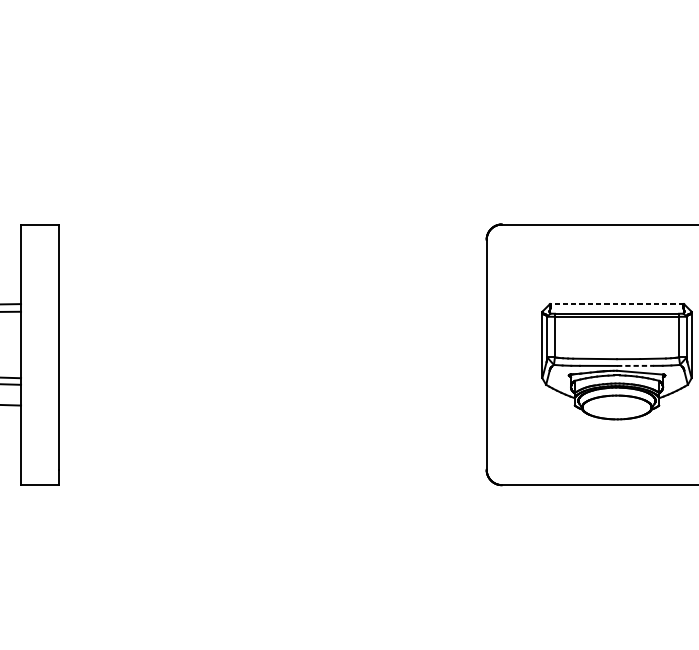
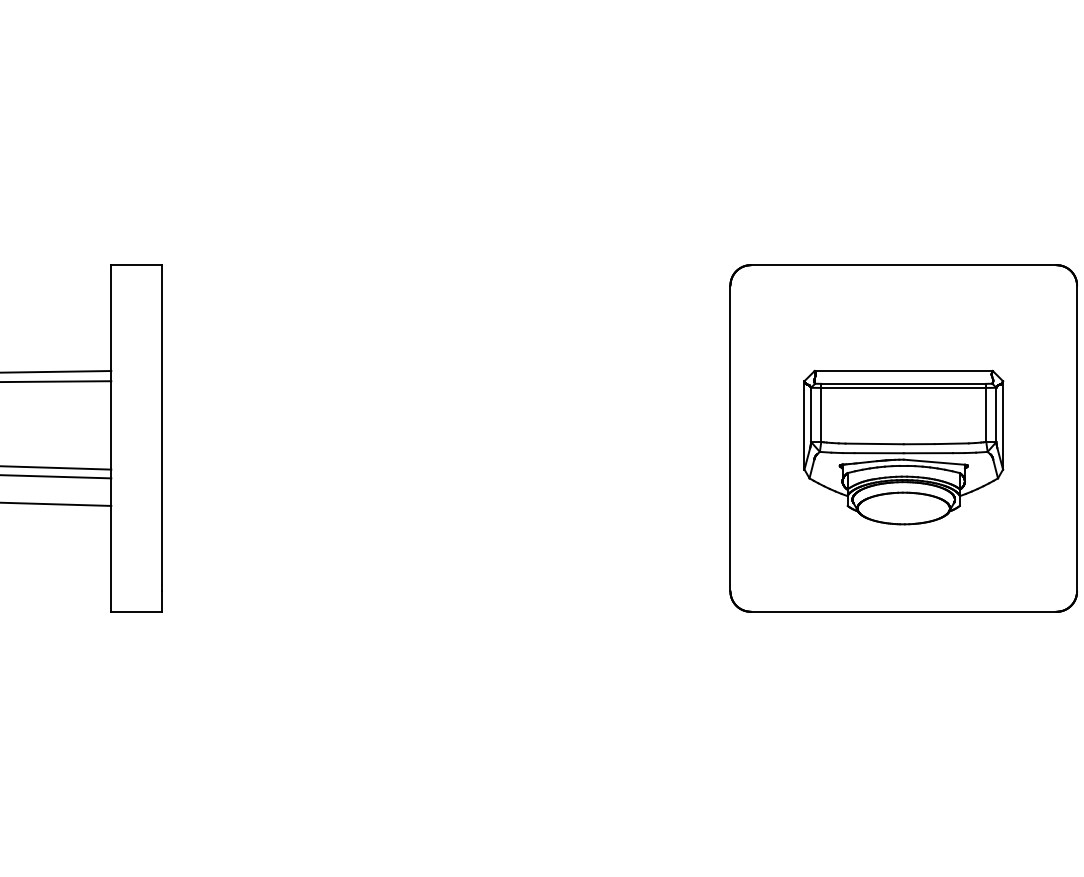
line: (616, 304) -> (903, 371), dashed -> solid
line: (635, 366) -> (928, 453), dashed -> solid

